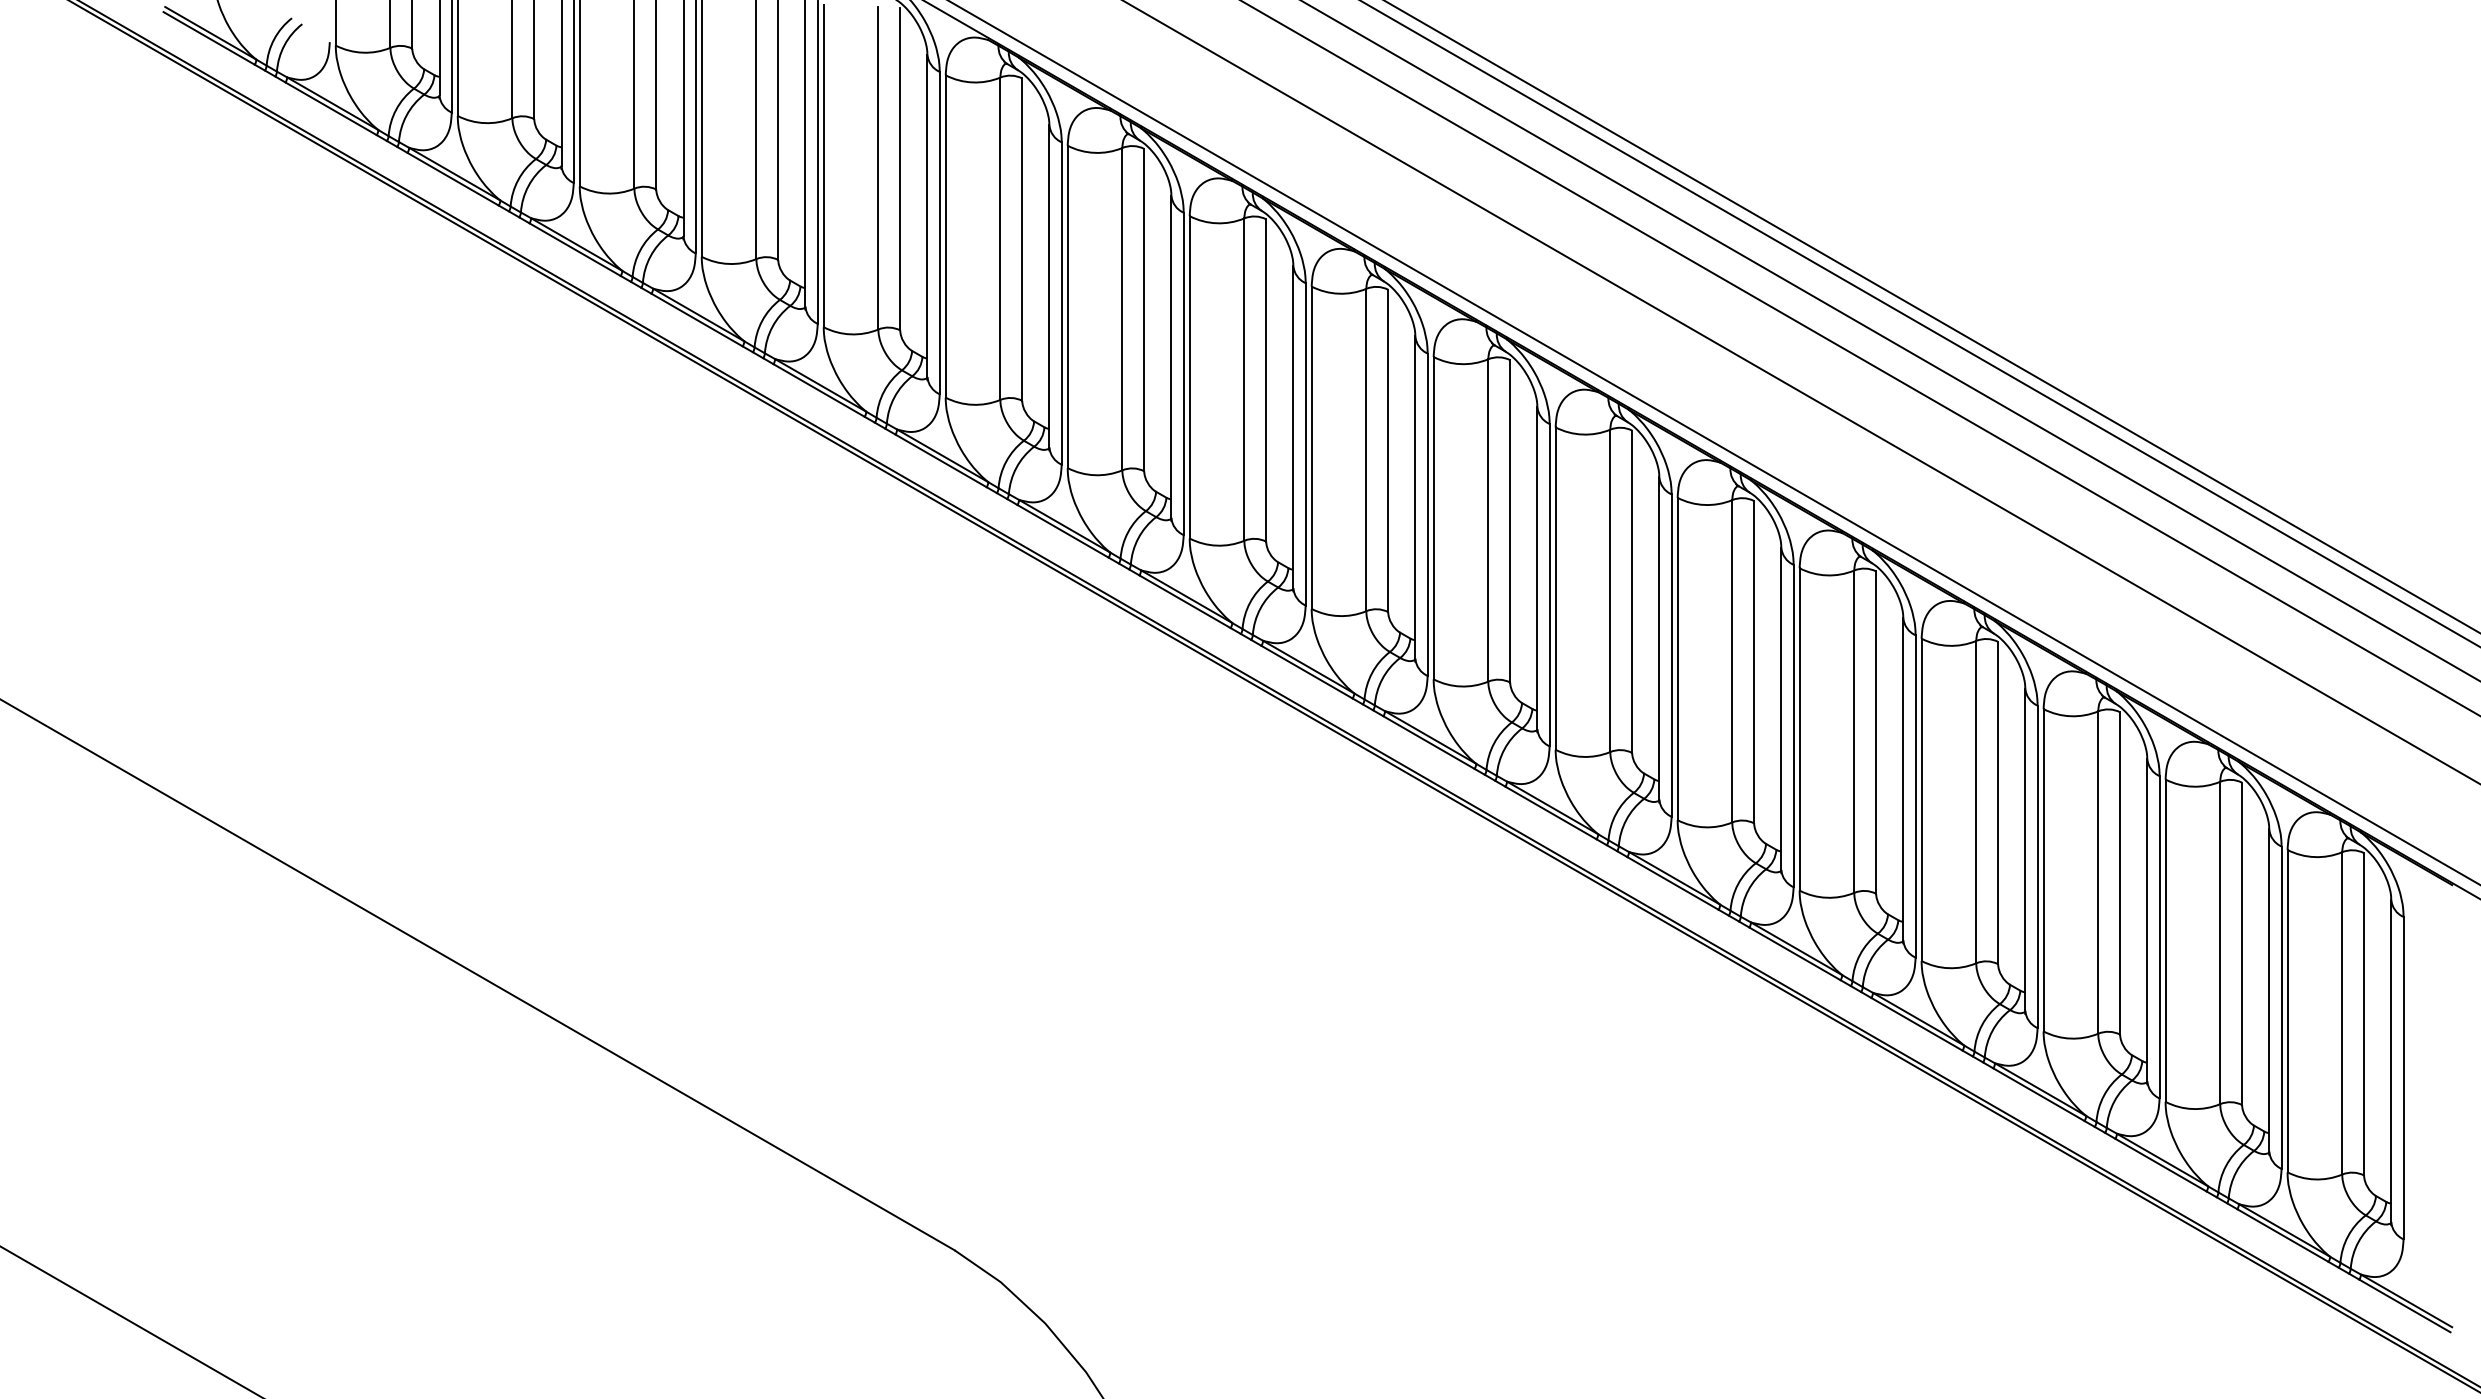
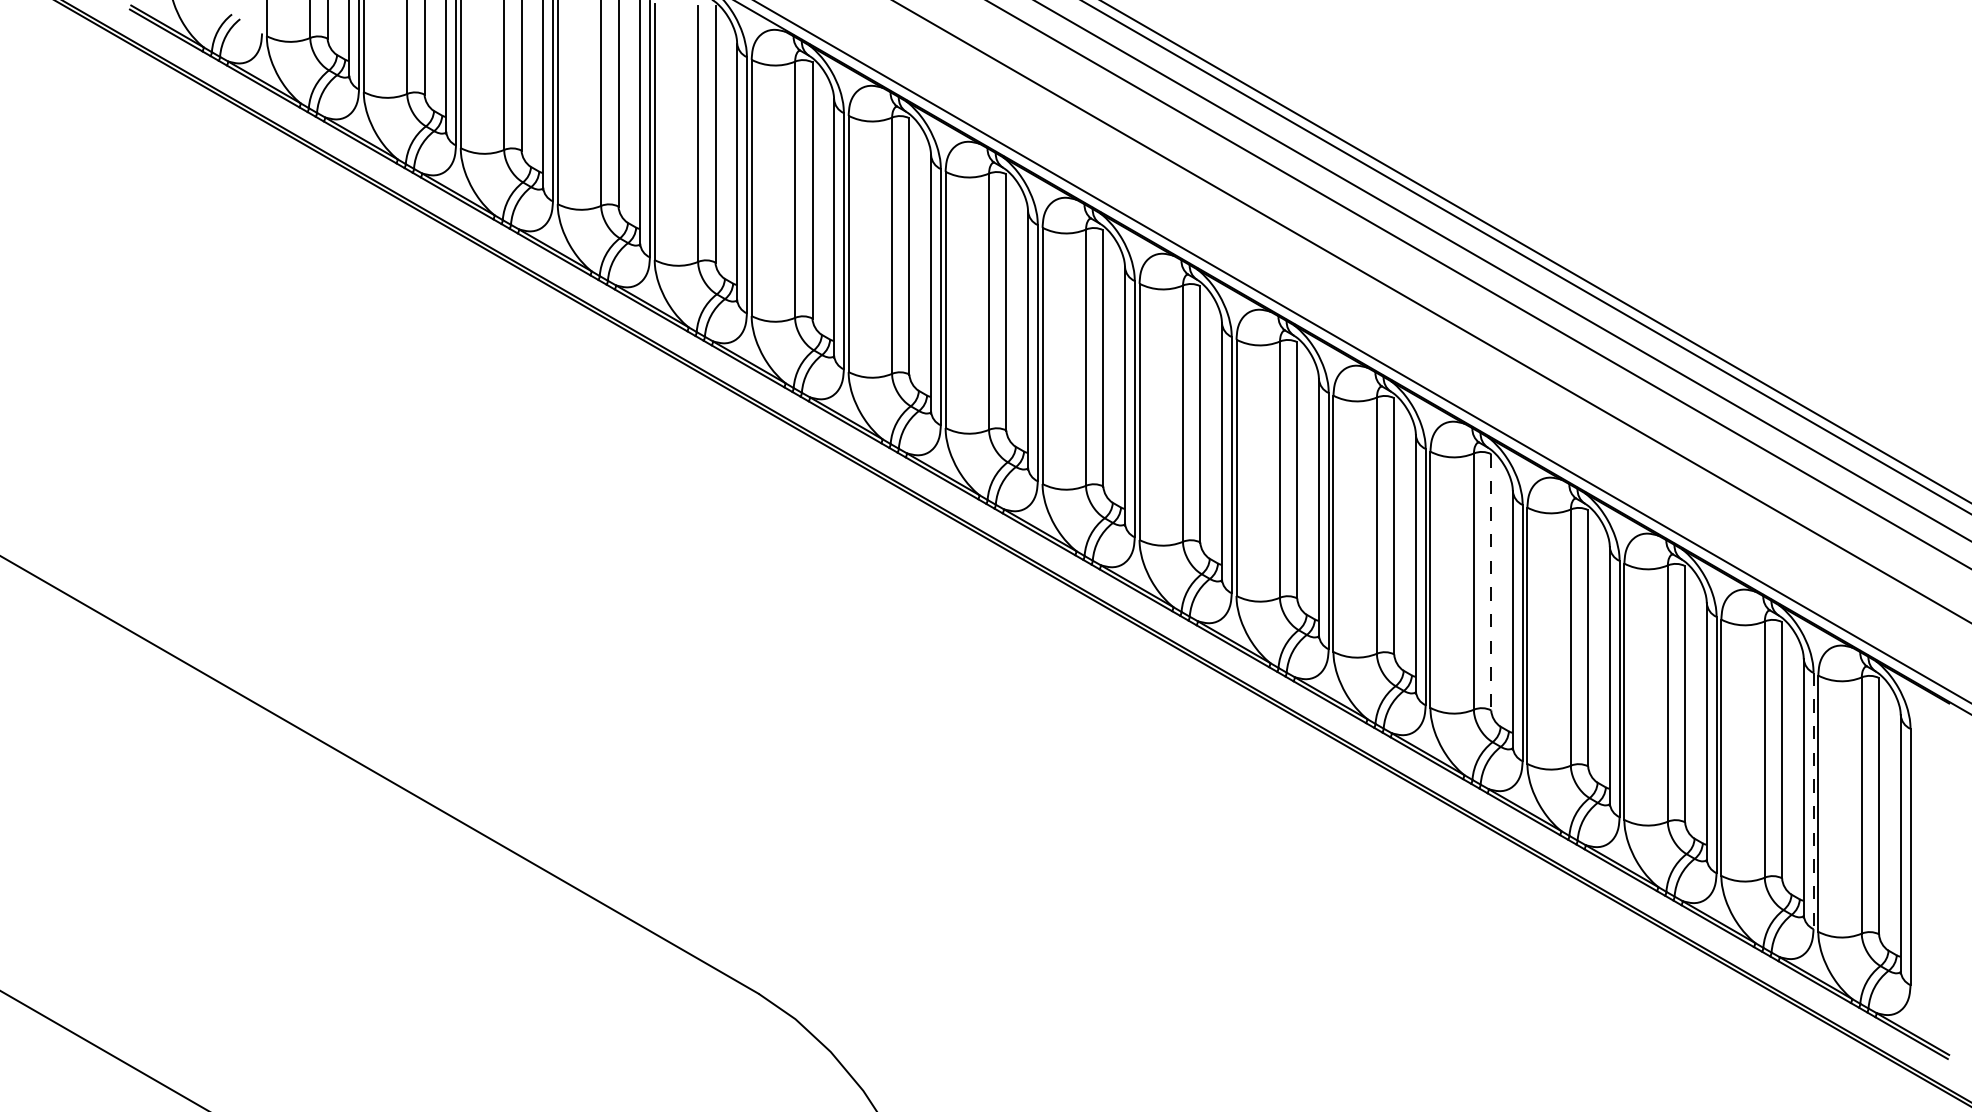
line: (1876, 733) -> (1491, 583), solid -> dashed
line: (2281, 1008) -> (1813, 801), solid -> dashed

